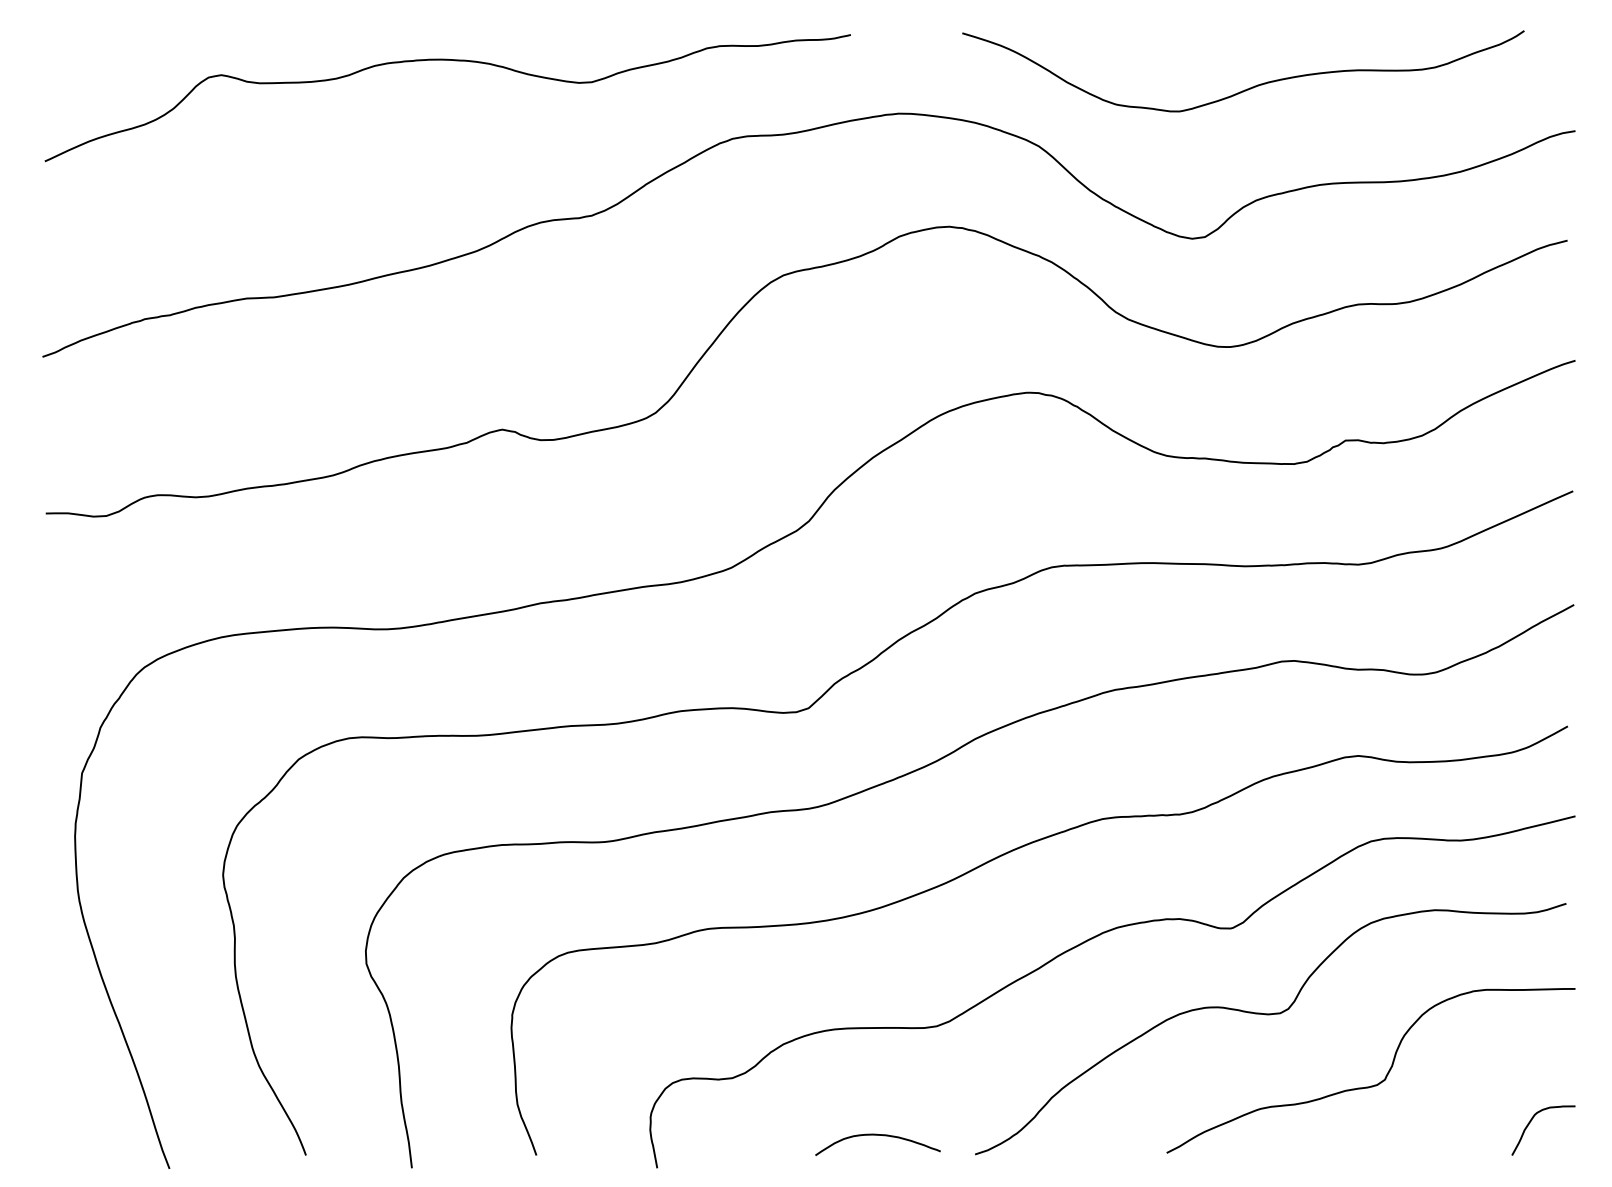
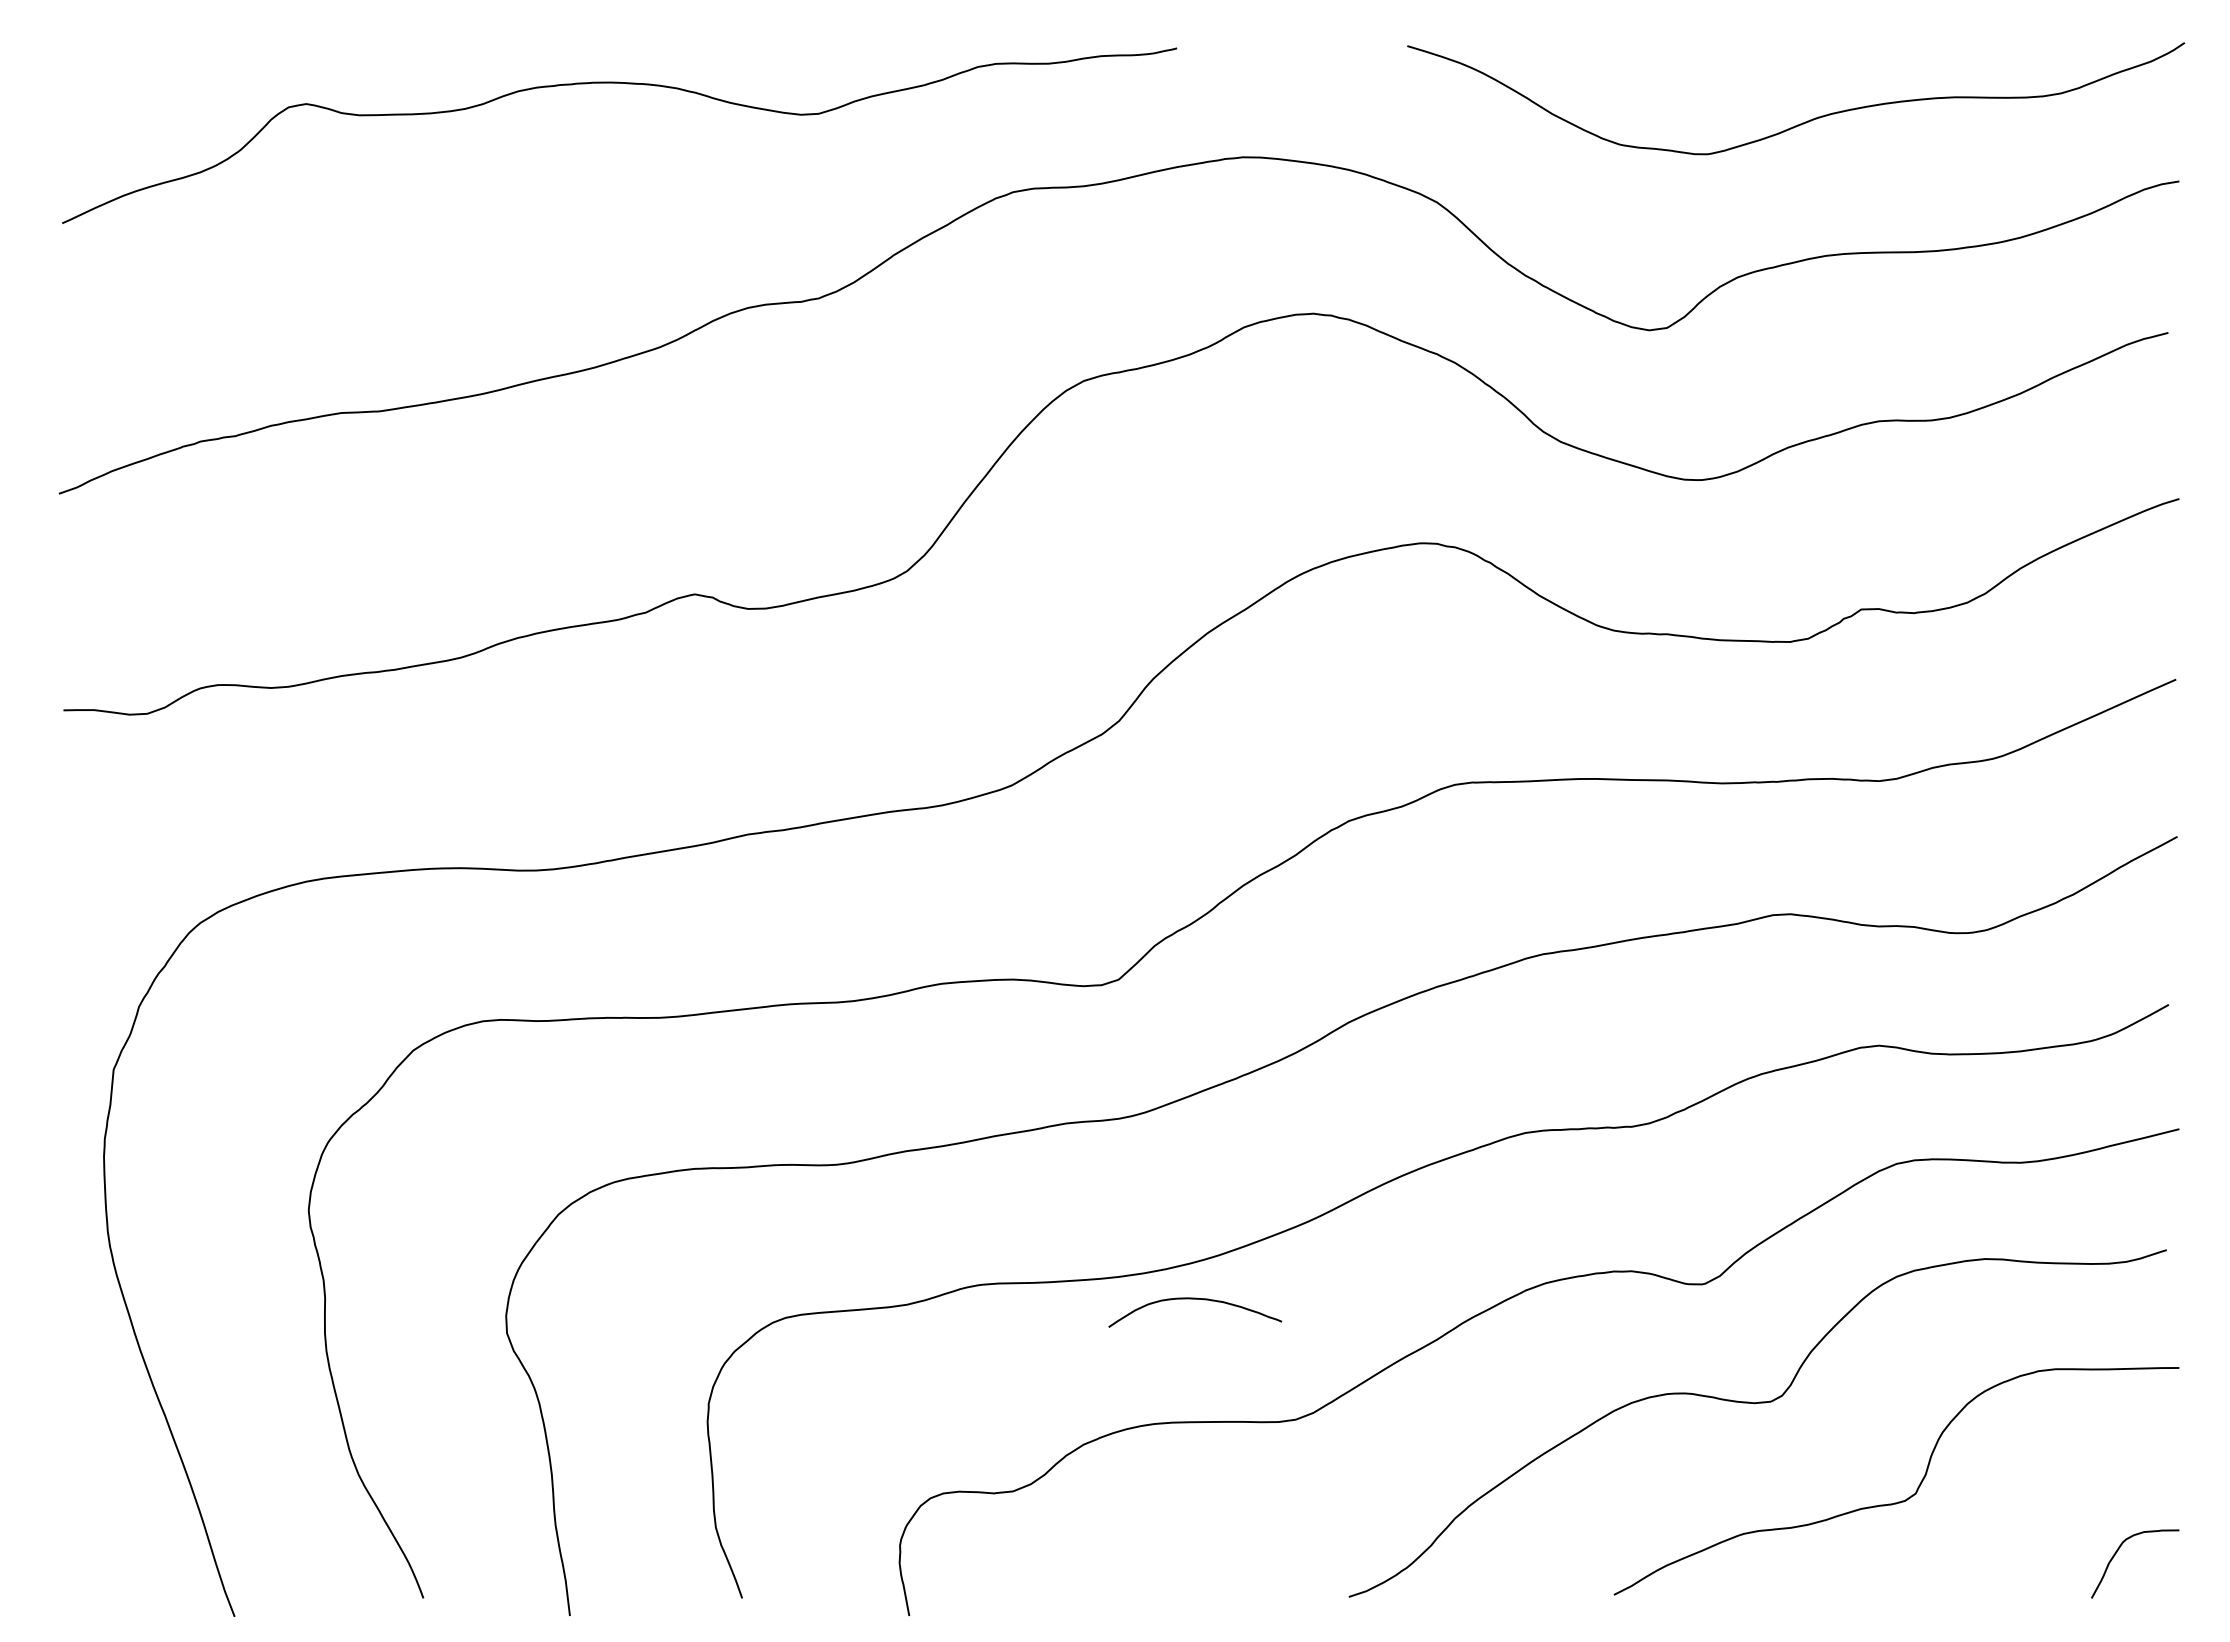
curve: (1249, 87) -> (1804, 121), moved
curve: (877, 1135) -> (1194, 1299), moved

